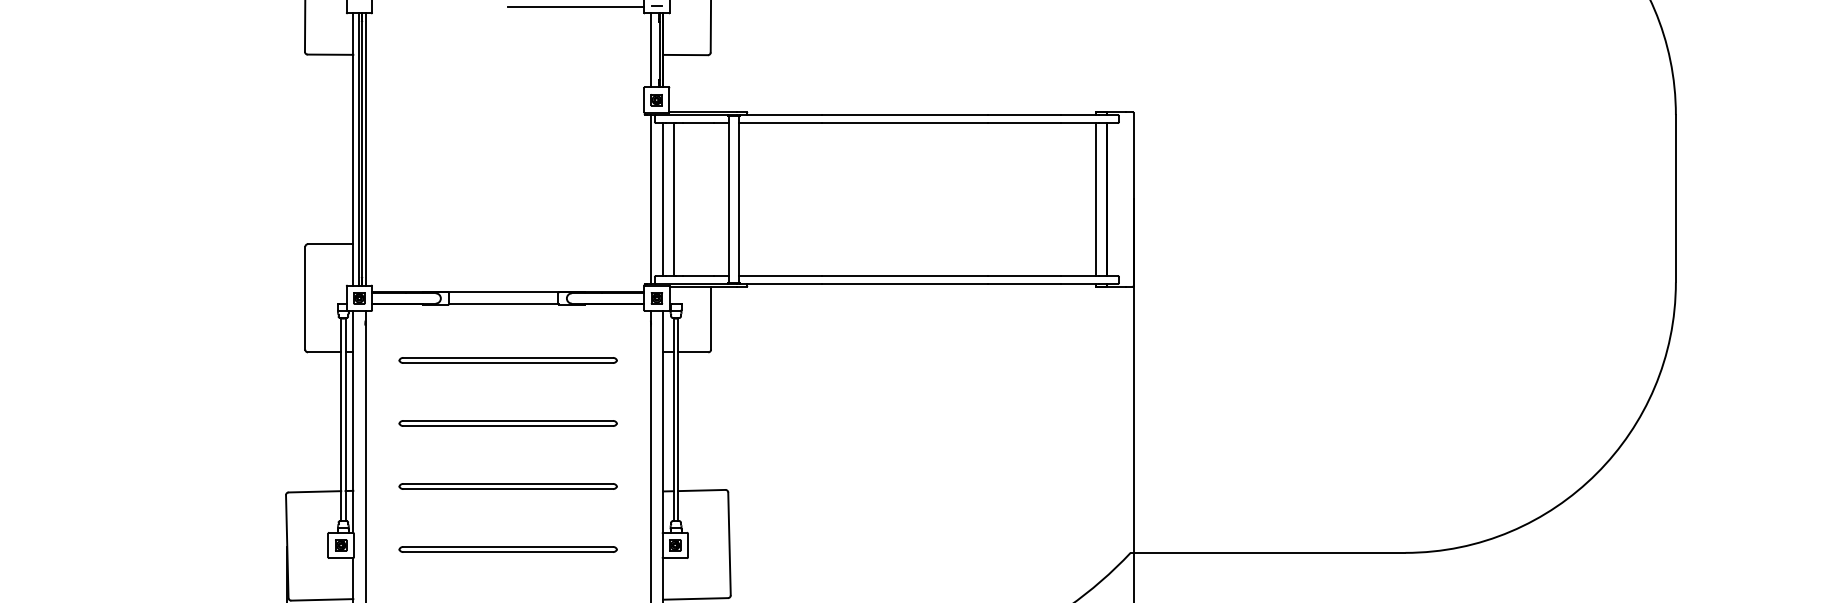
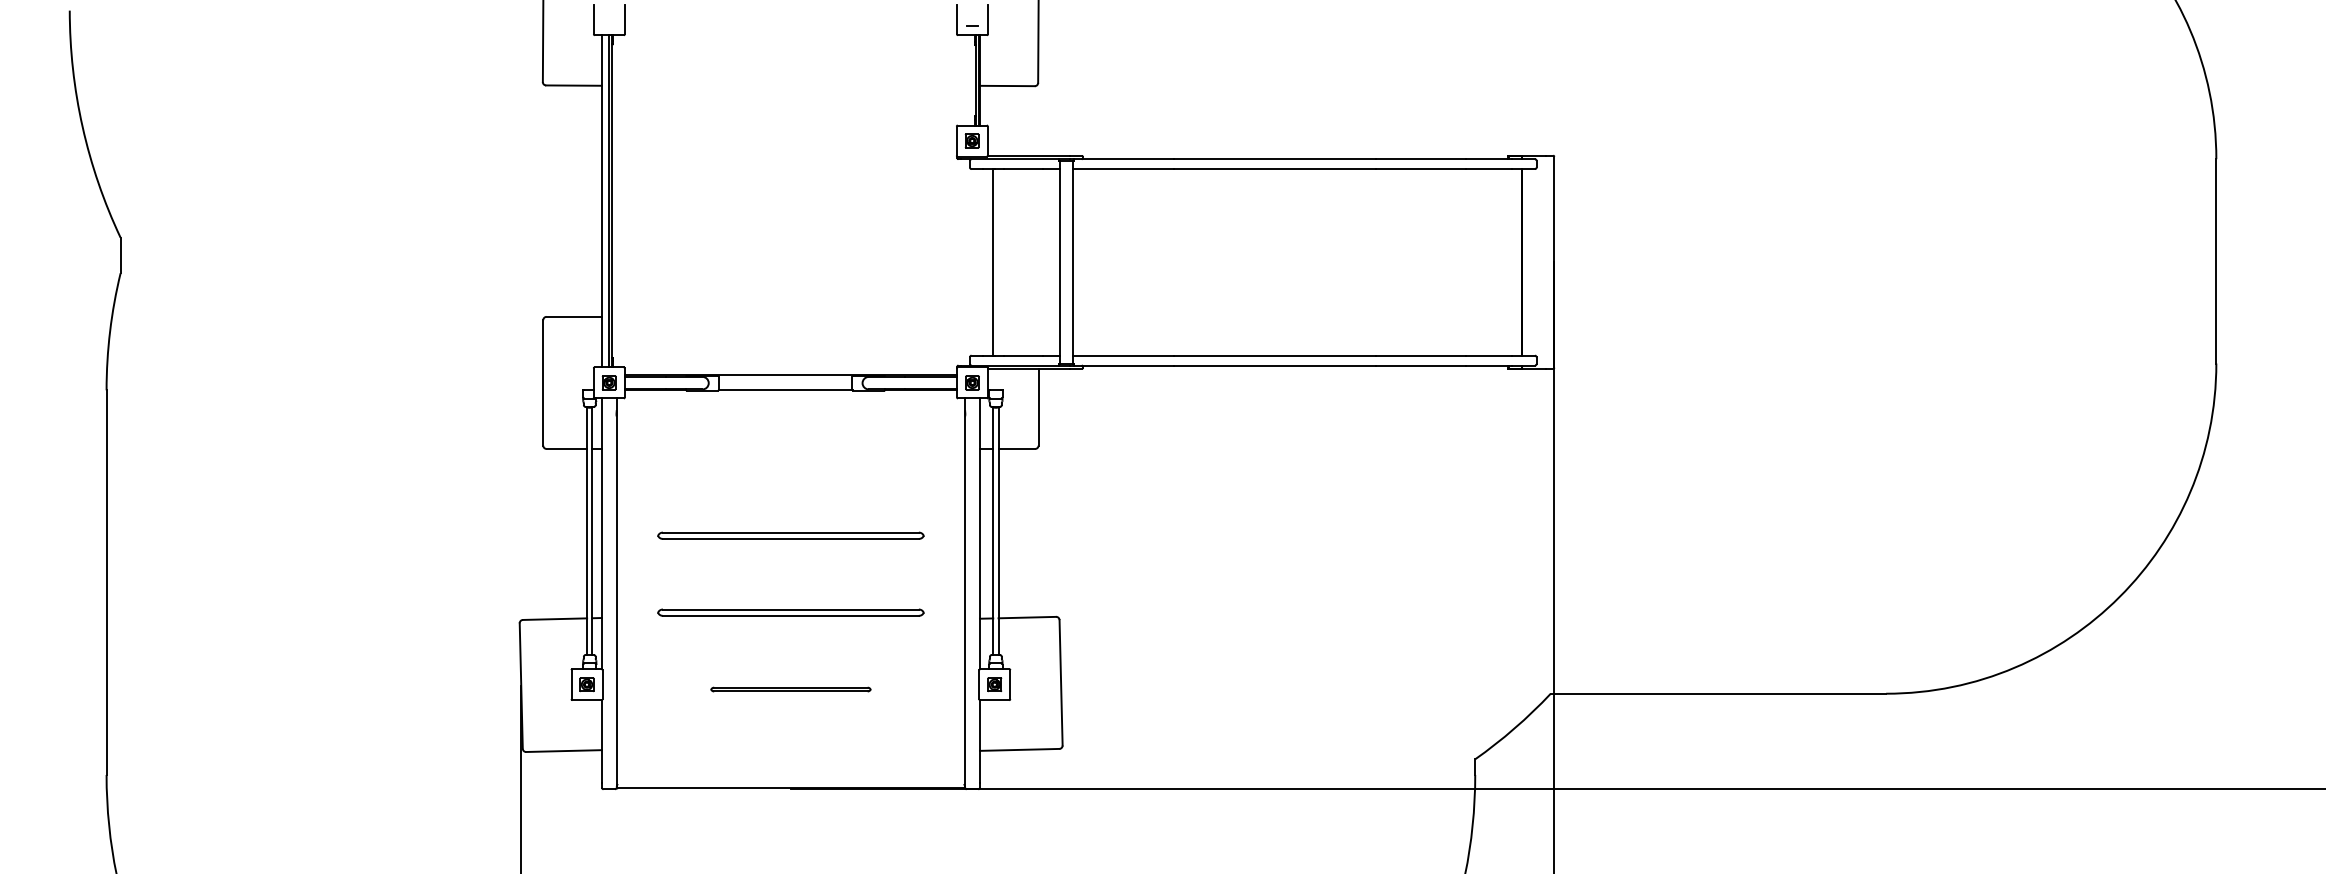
line: (575, 7) -> (873, 27), removed
line: (651, 50) -> (965, 80), removed
line: (365, 149) -> (616, 201), removed
line: (651, 199) -> (965, 262), removed
line: (662, 199) -> (979, 262), removed
line: (1096, 199) -> (1509, 262), removed
part: (507, 360) -> (790, 458), removed
part: (507, 549) -> (790, 689), size x0.6

